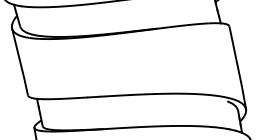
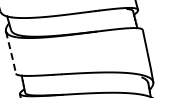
line: (20, 63) -> (11, 53), solid -> dashed

